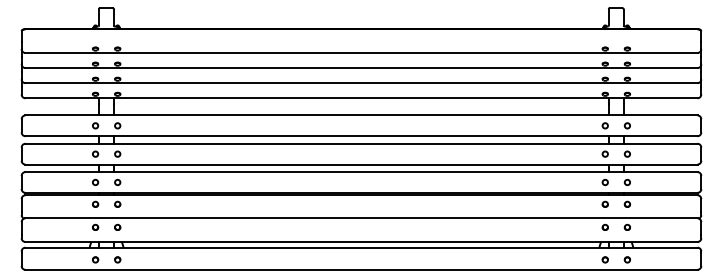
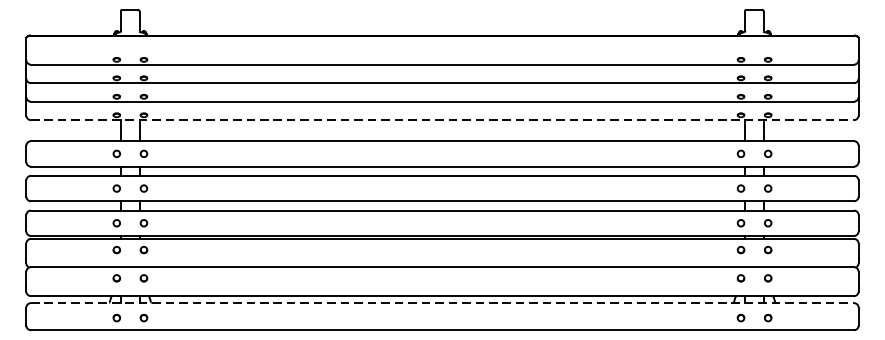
line: (361, 98) -> (442, 120), solid -> dashed
line: (361, 247) -> (442, 302), solid -> dashed

